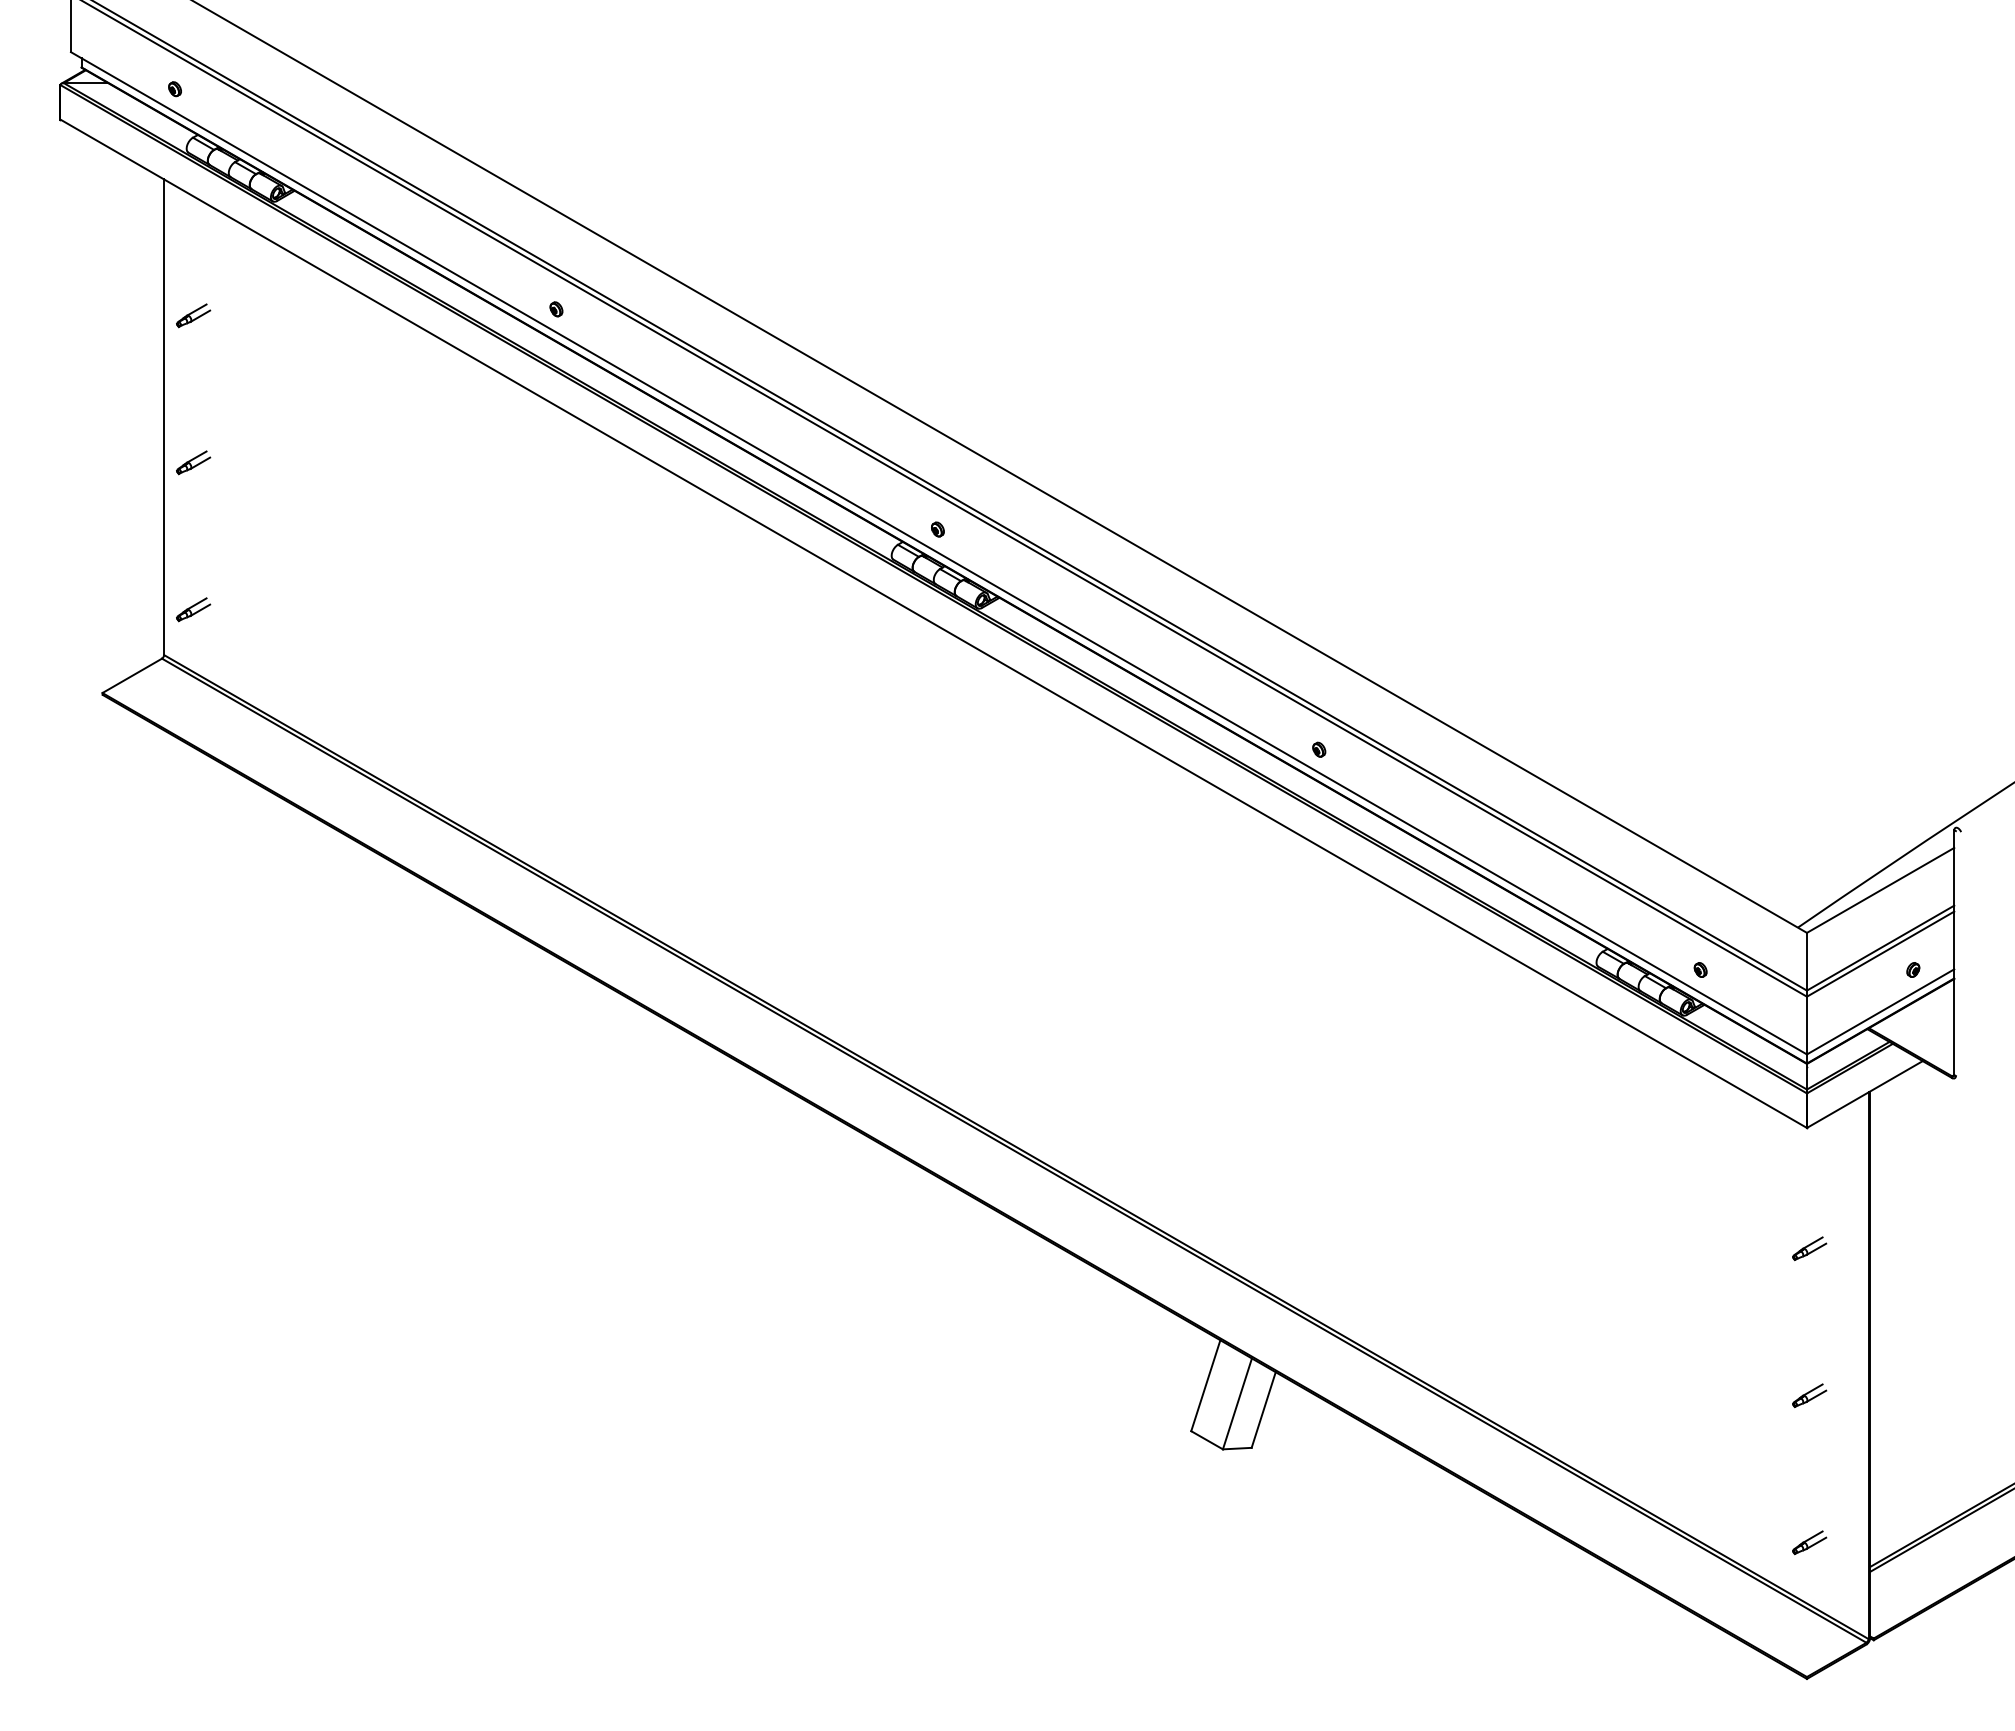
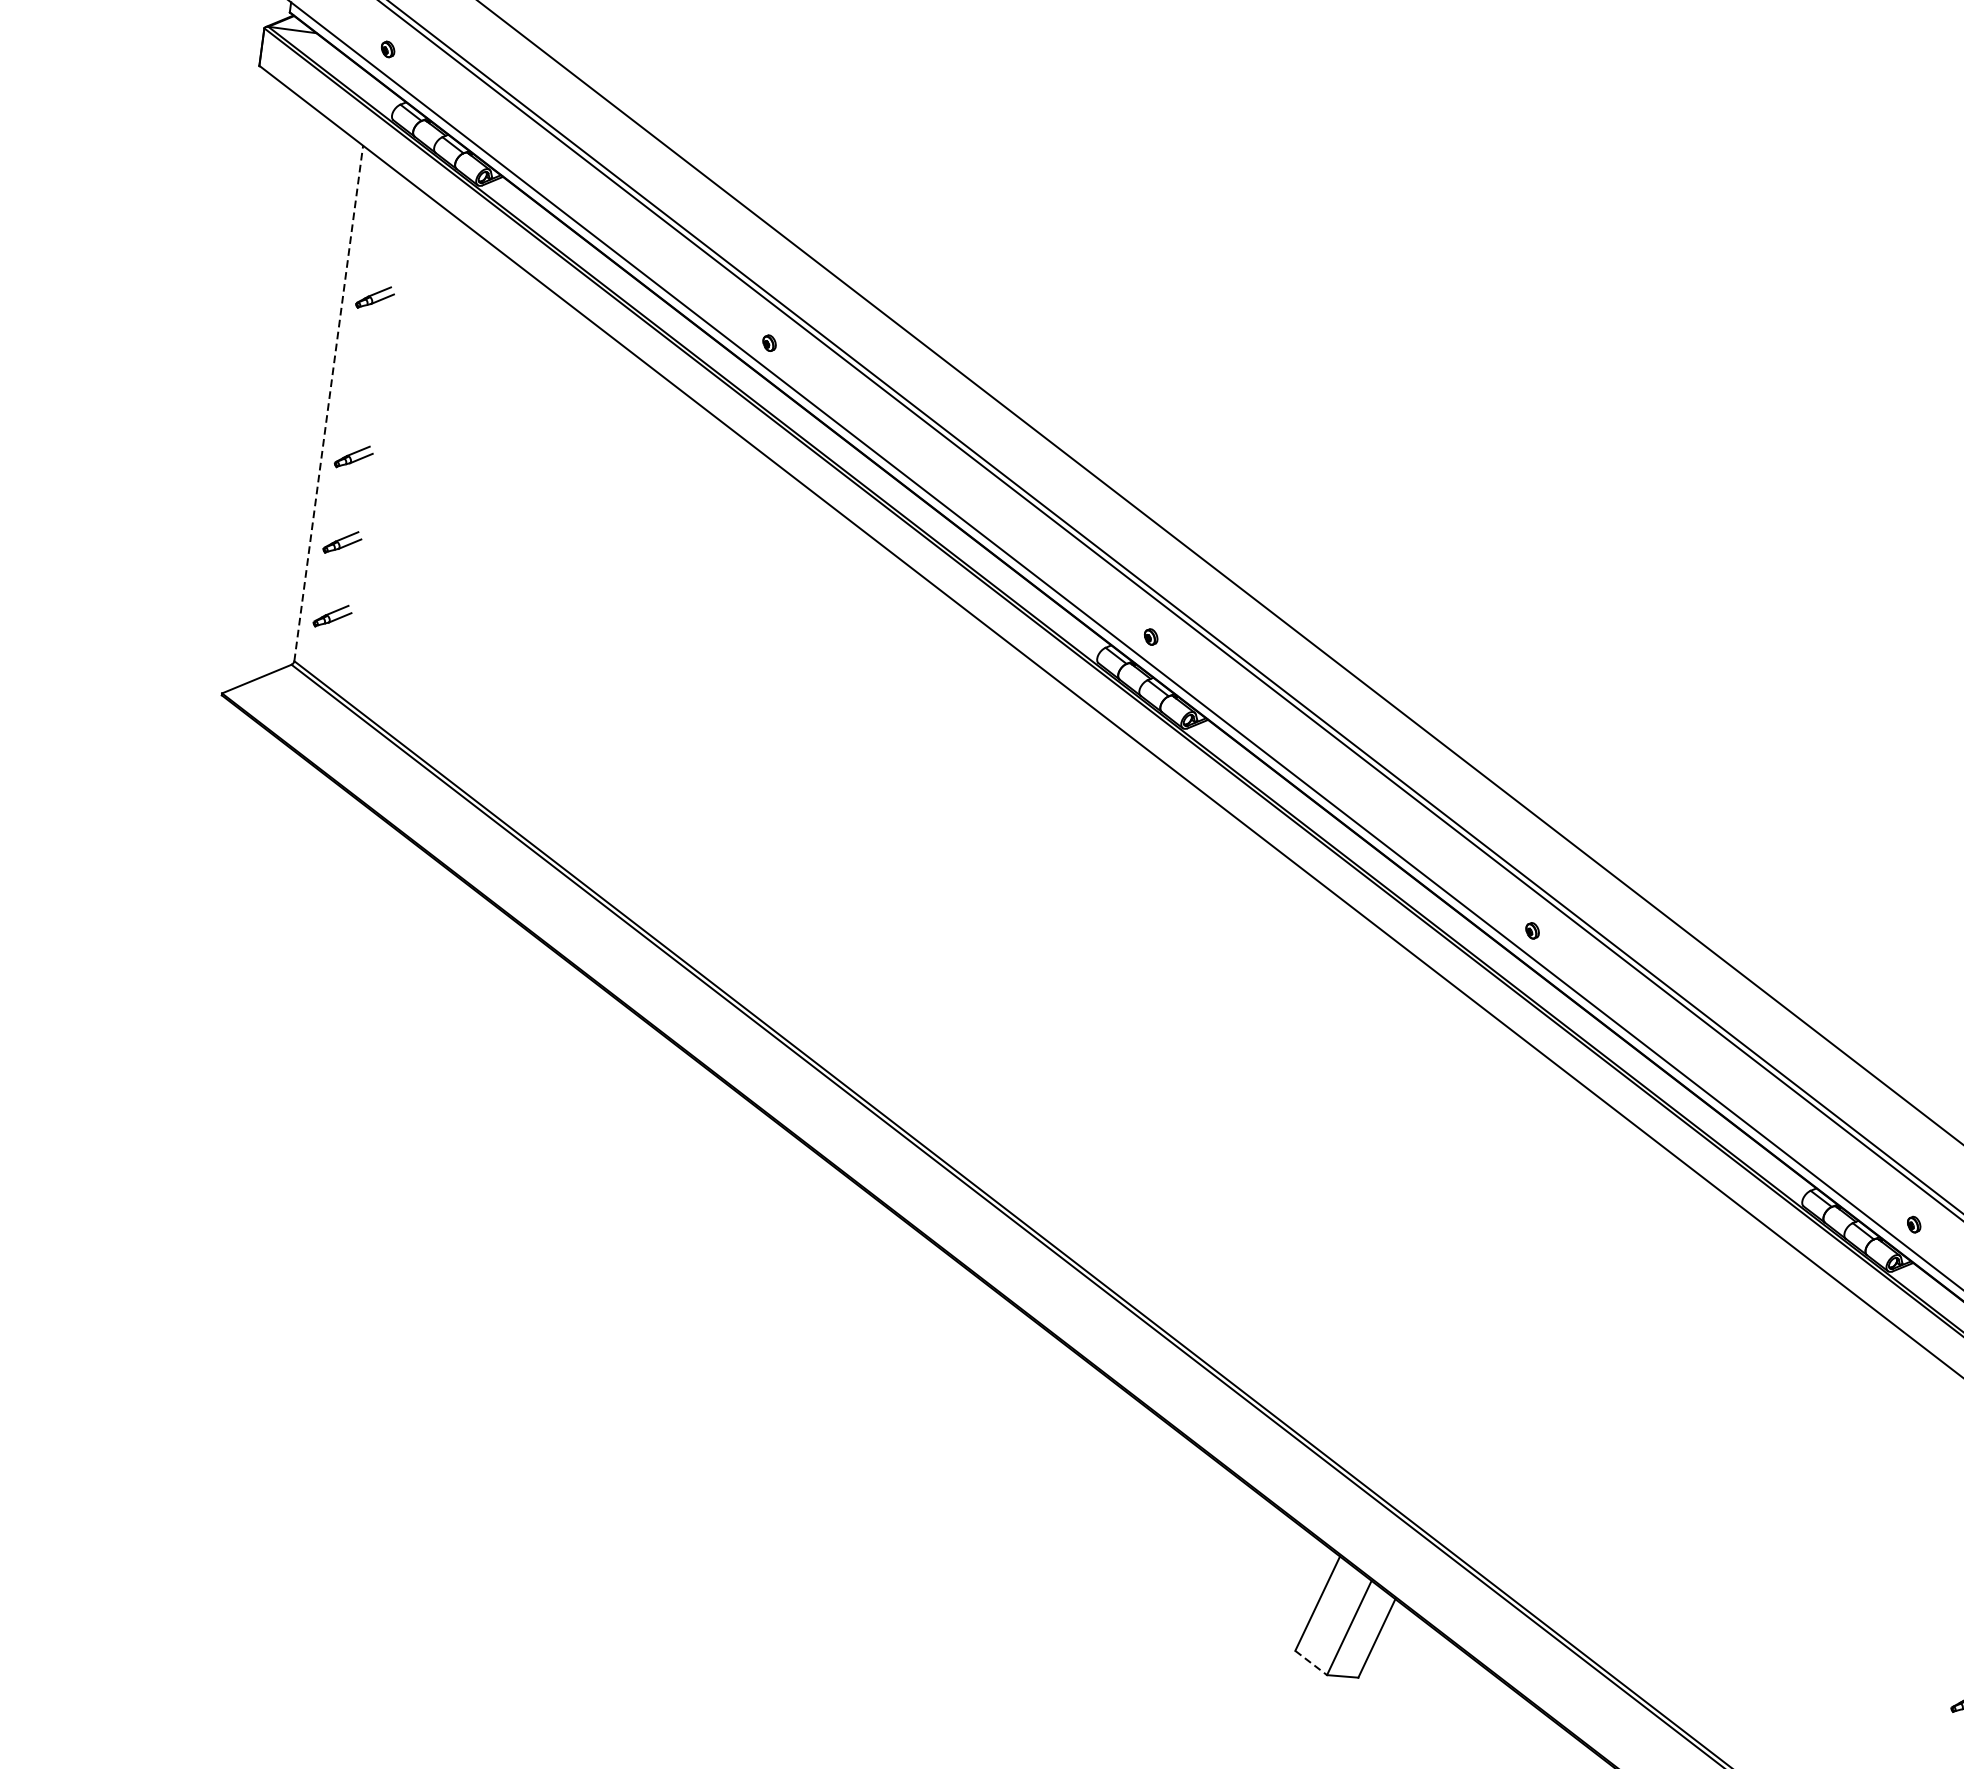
line: (164, 417) -> (329, 403), solid -> dashed
part: (193, 541) -> (342, 542), added
line: (1207, 1440) -> (1311, 1663), solid -> dashed

